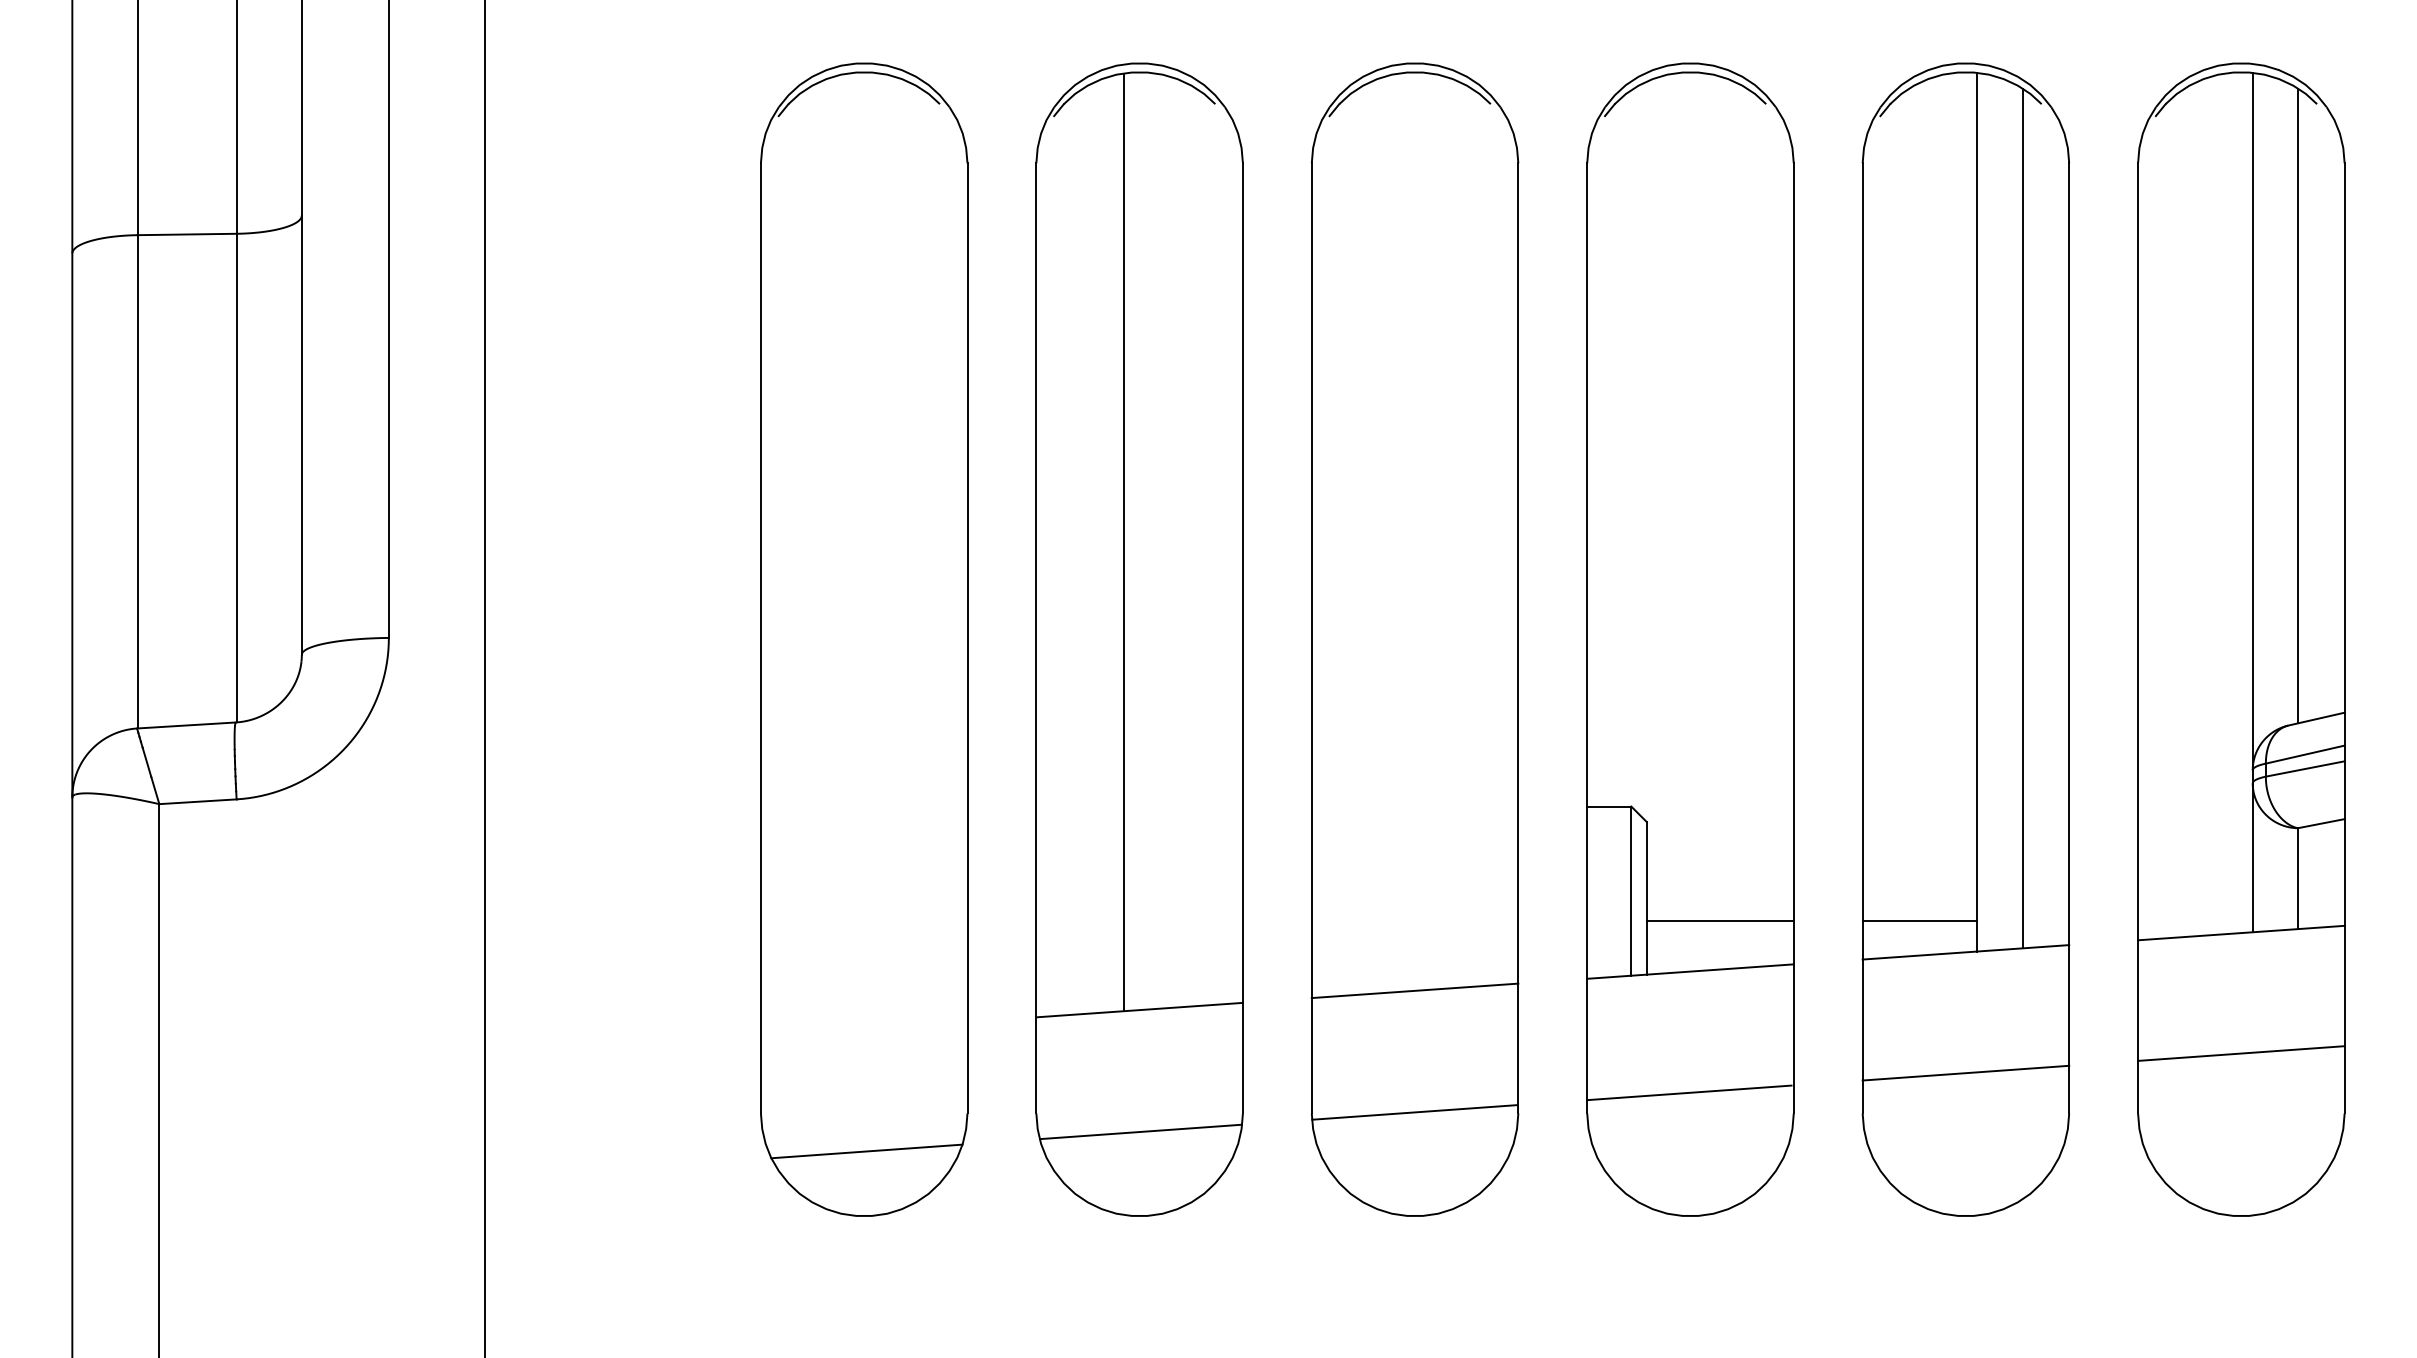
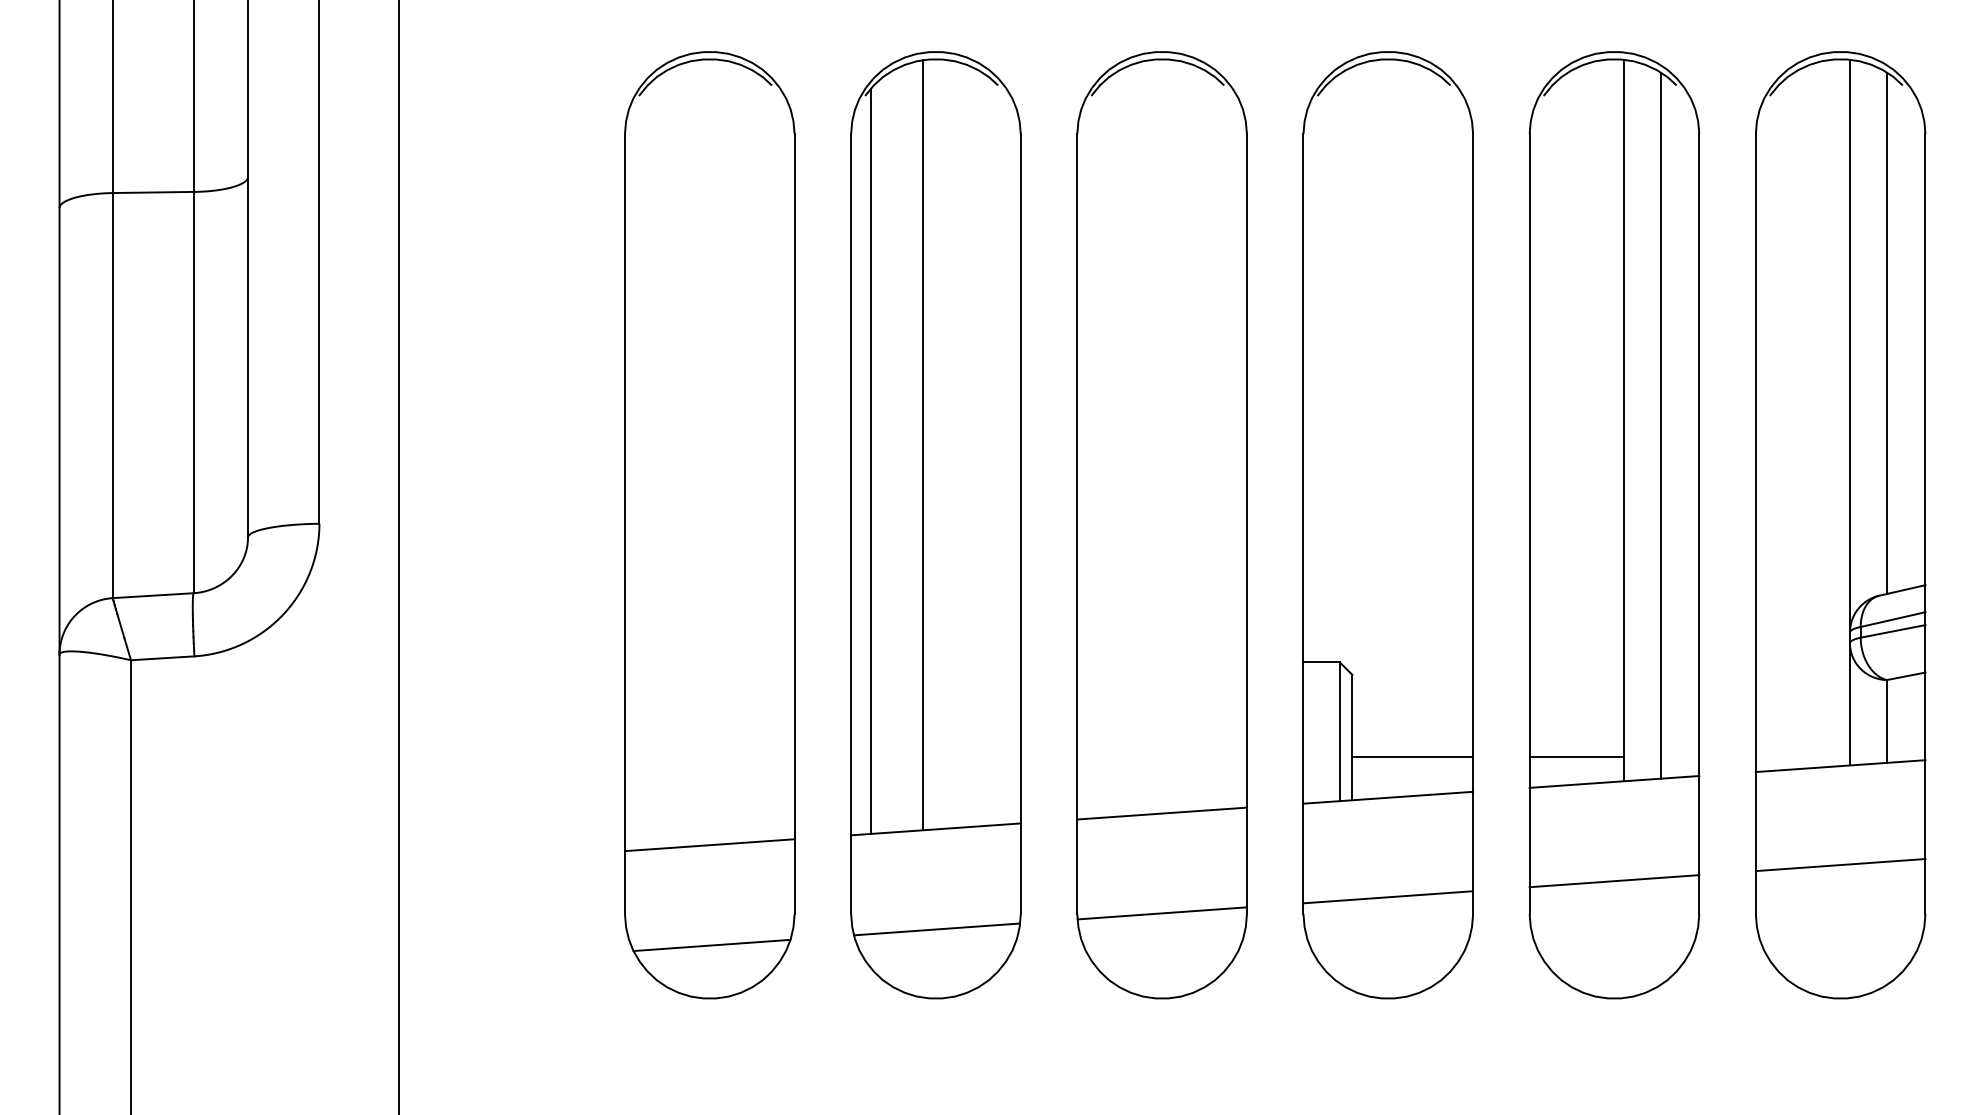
line: (1059, 560) -> (870, 460), added
line: (863, 1029) -> (709, 845), added

